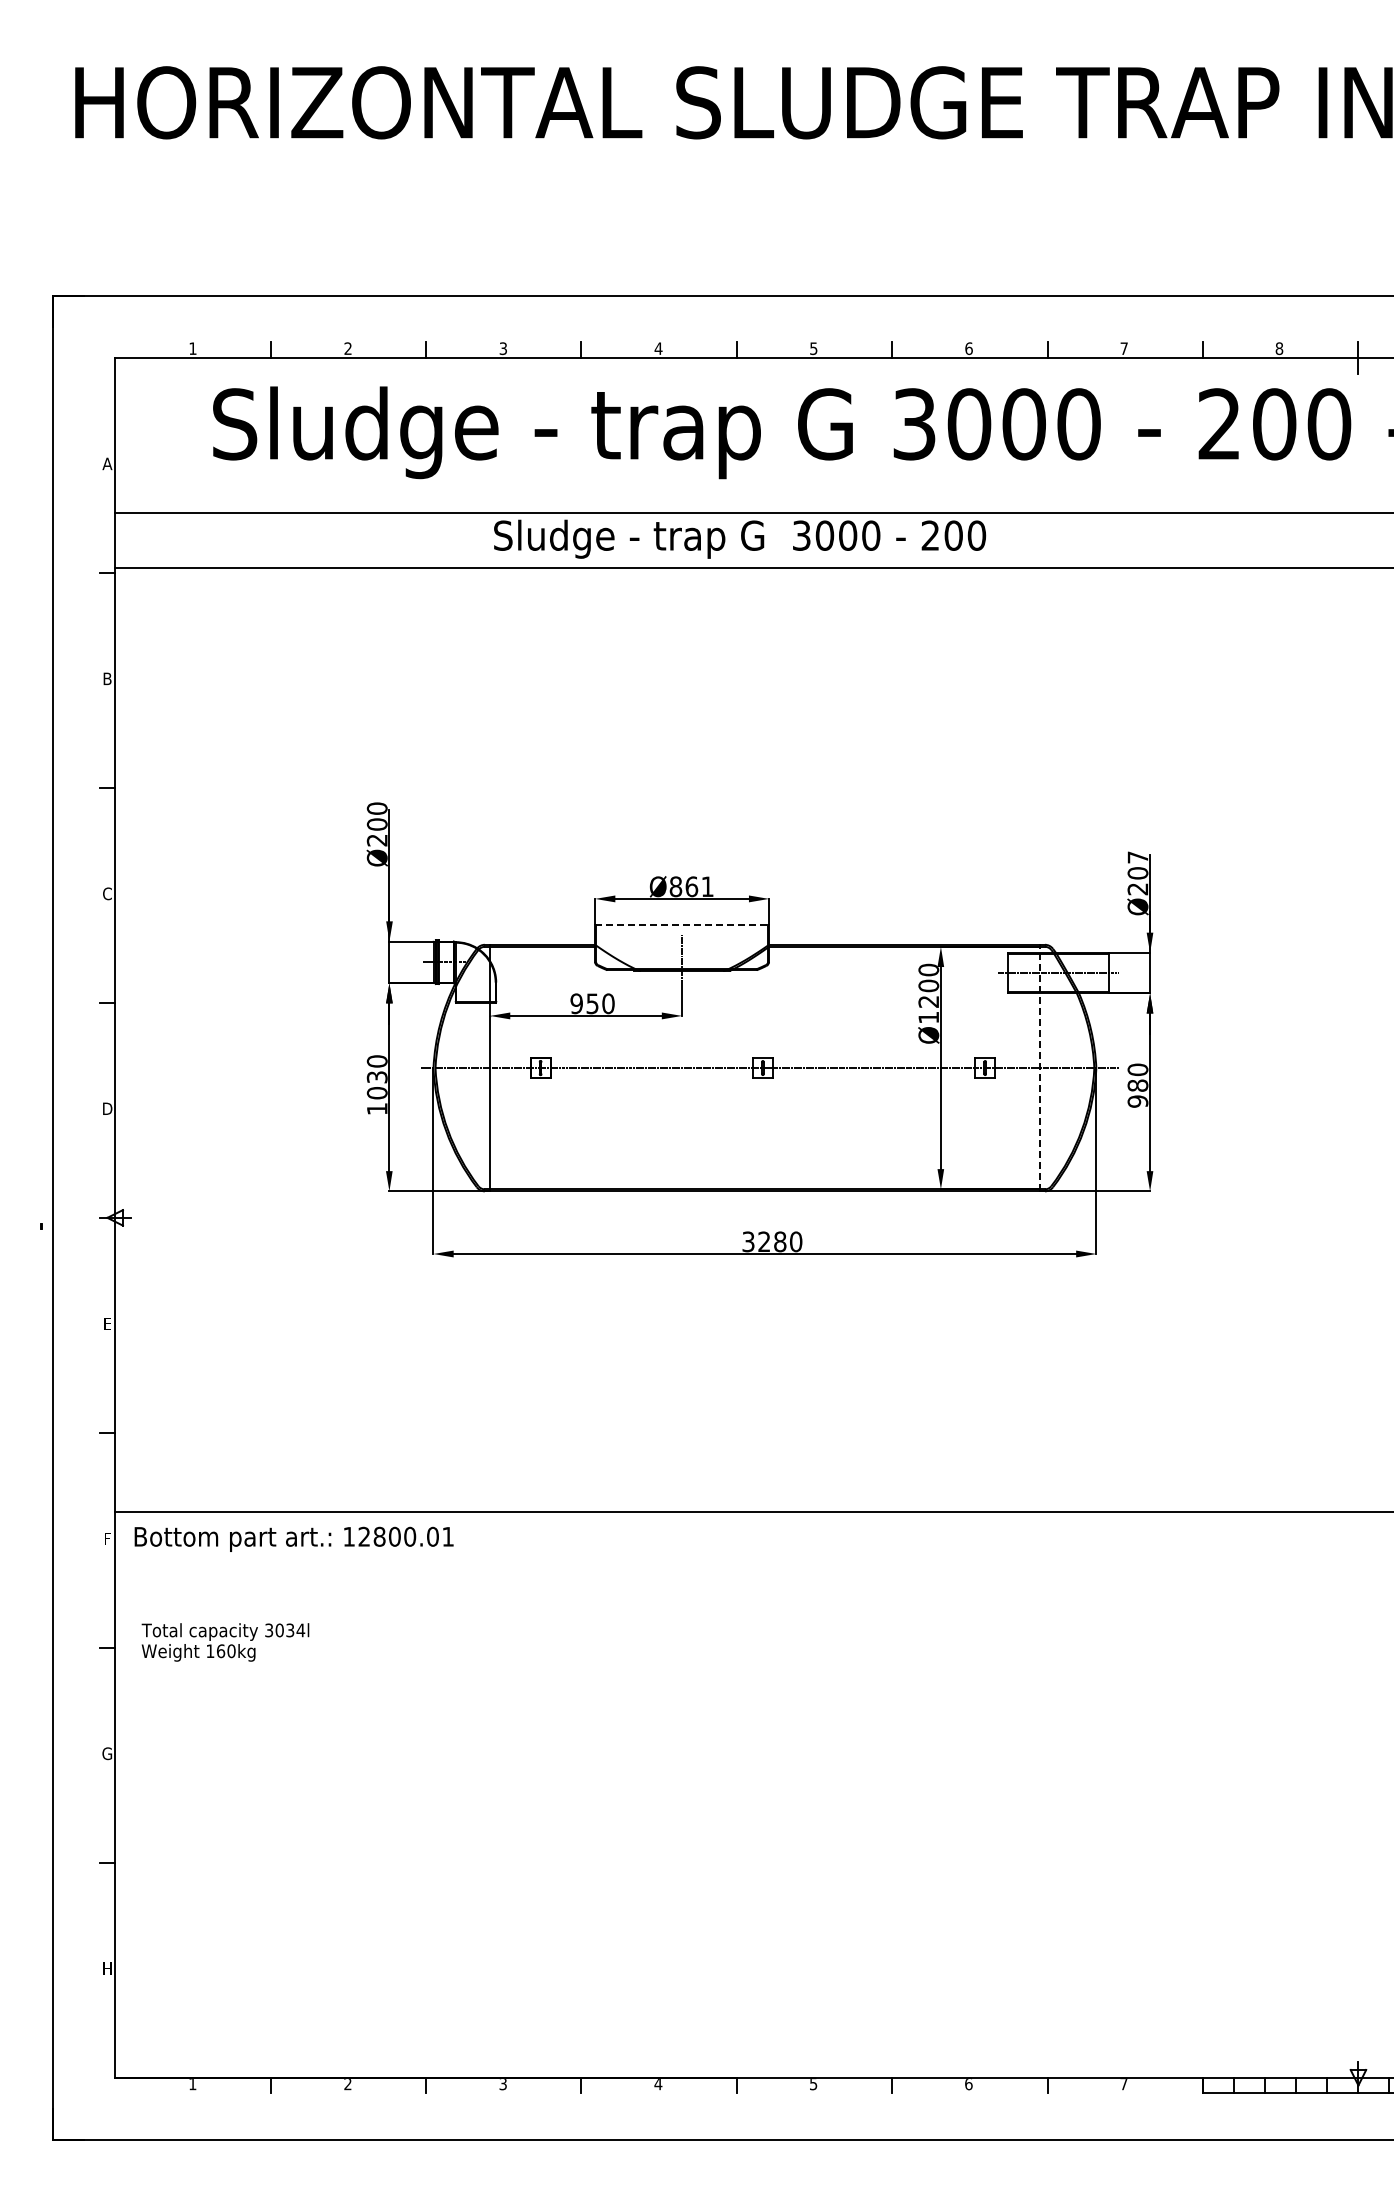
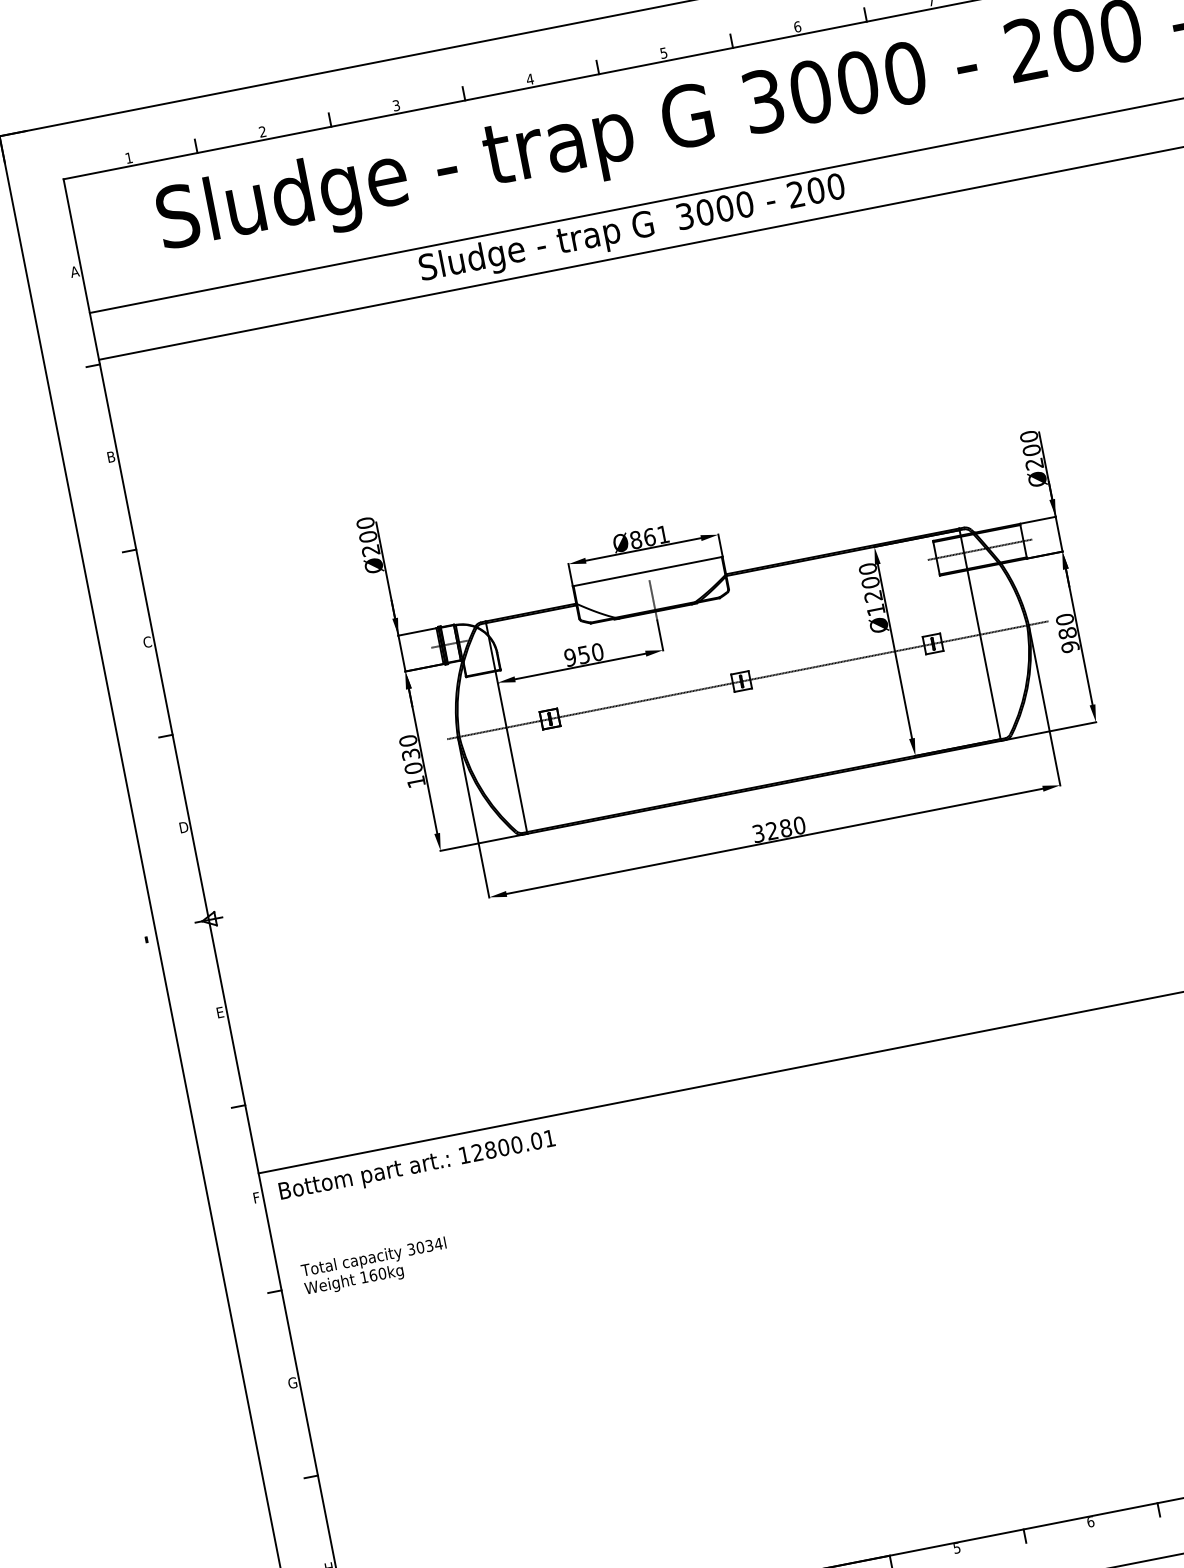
text: (1137, 857) -> (1028, 436), Ø207 -> Ø200
line: (682, 924) -> (648, 571), dashed -> solid
line: (1039, 1067) -> (979, 634), dashed -> solid

